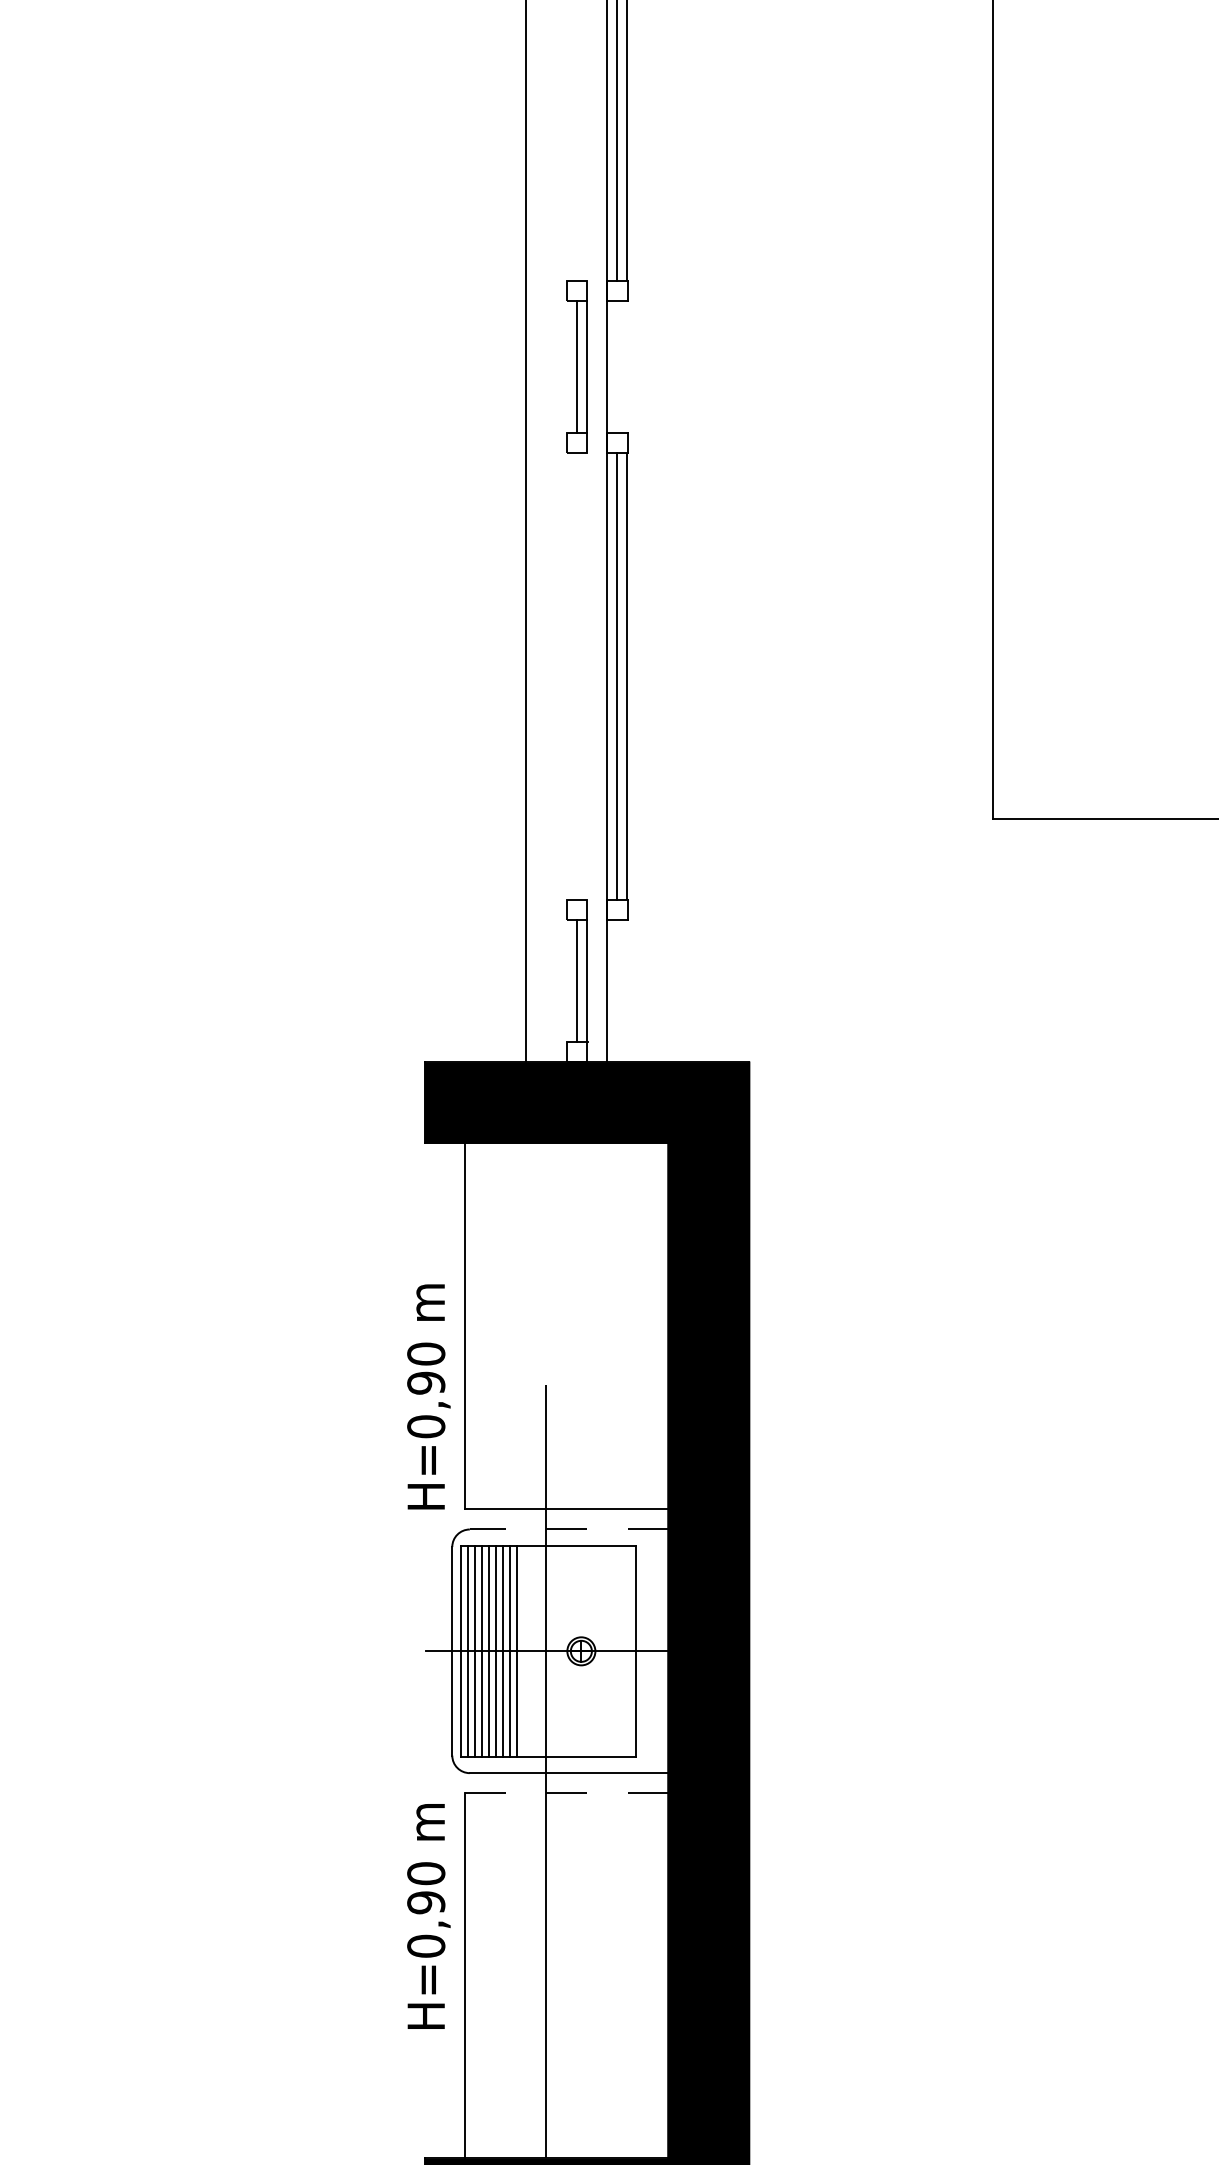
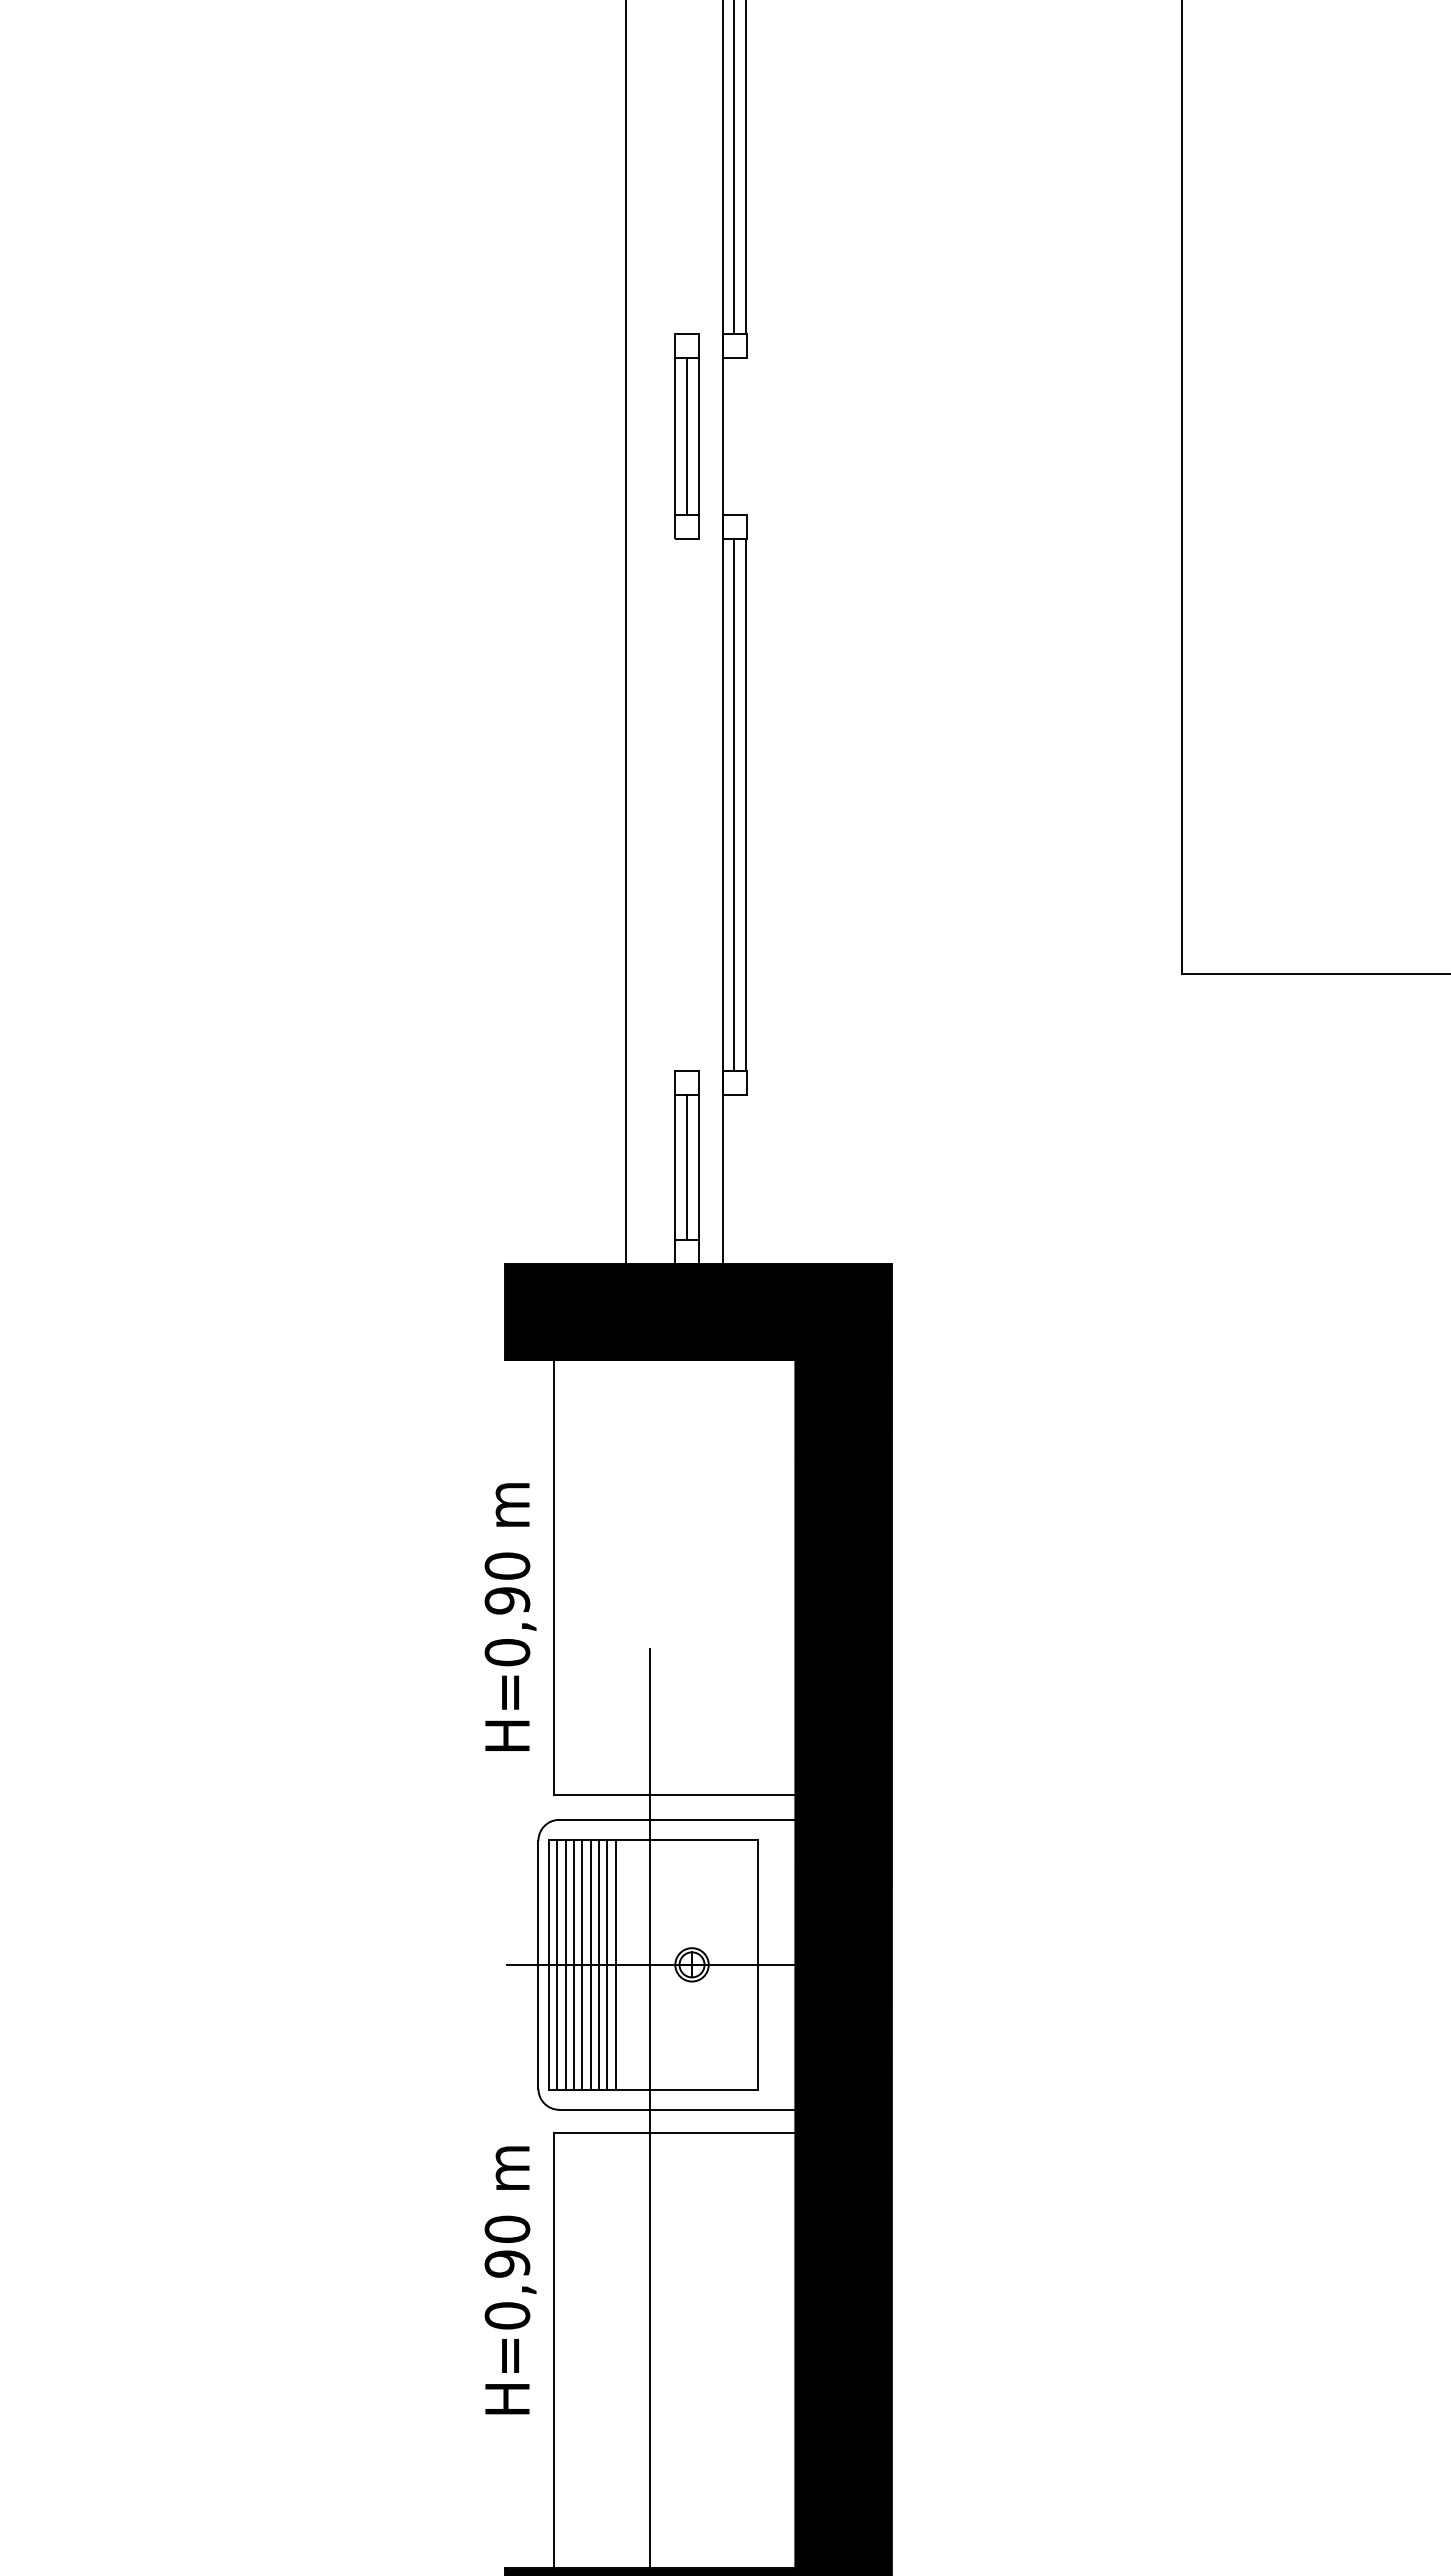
line: (566, 366) -> (674, 436), added
line: (566, 981) -> (674, 1167), added
text: (428, 1396) -> (510, 1616), moved
line: (568, 1529) -> (676, 1819), dashed -> solid
line: (566, 1793) -> (674, 2133), dashed -> solid

